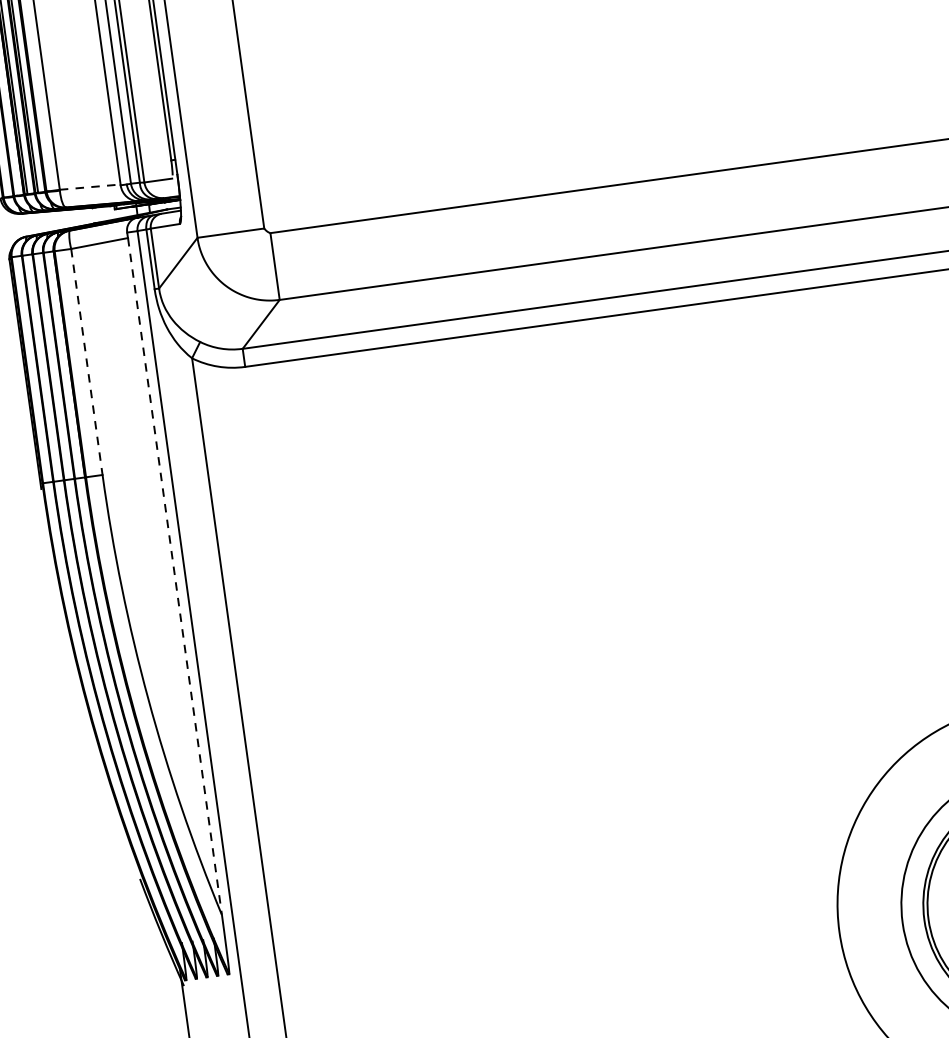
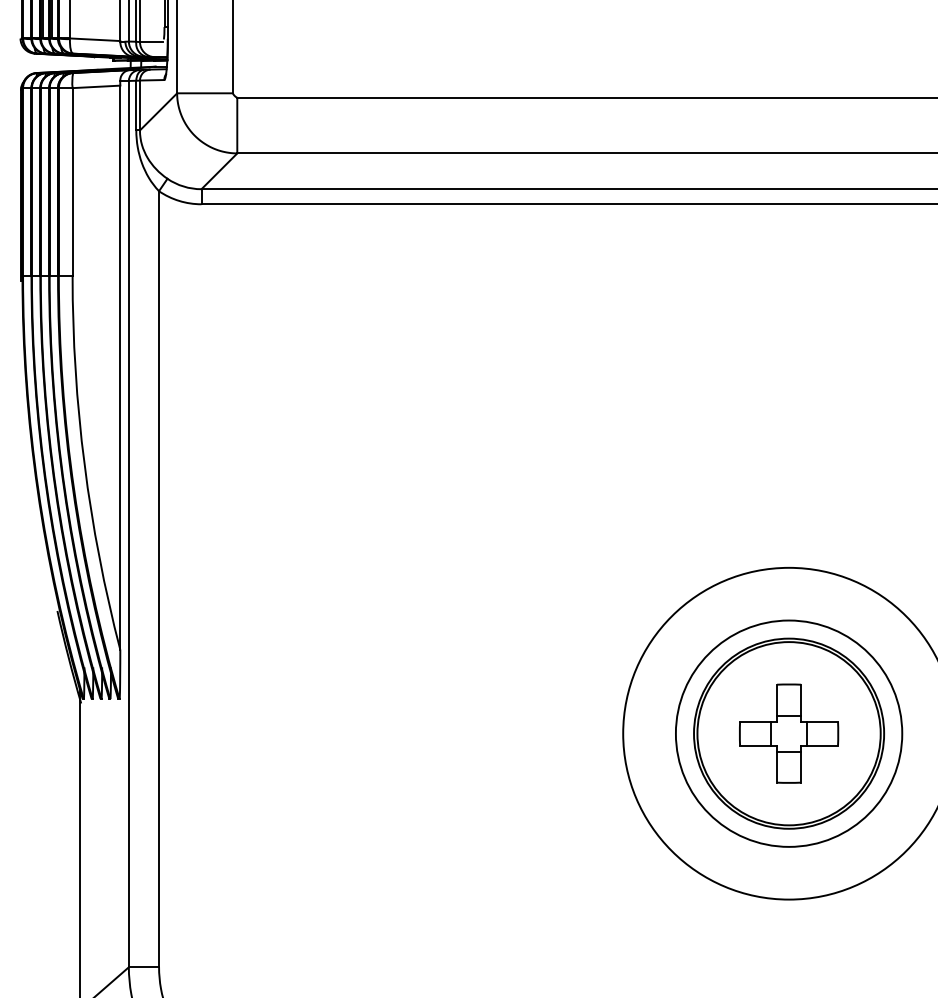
line: (90, 186) -> (95, 39), dashed -> solid
line: (86, 362) -> (72, 182), dashed -> solid
line: (175, 577) -> (120, 368), dashed -> solid

